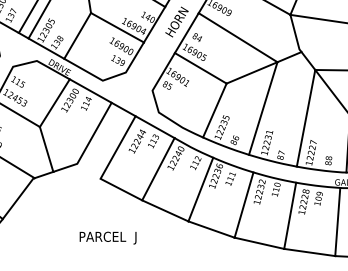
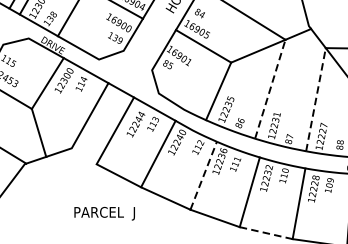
line: (263, 108) -> (270, 89), solid -> dashed
line: (306, 117) -> (316, 98), solid -> dashed
line: (201, 189) -> (204, 175), solid -> dashed
text: (107, 237) -> (104, 213), moved
line: (259, 243) -> (266, 233), solid -> dashed

